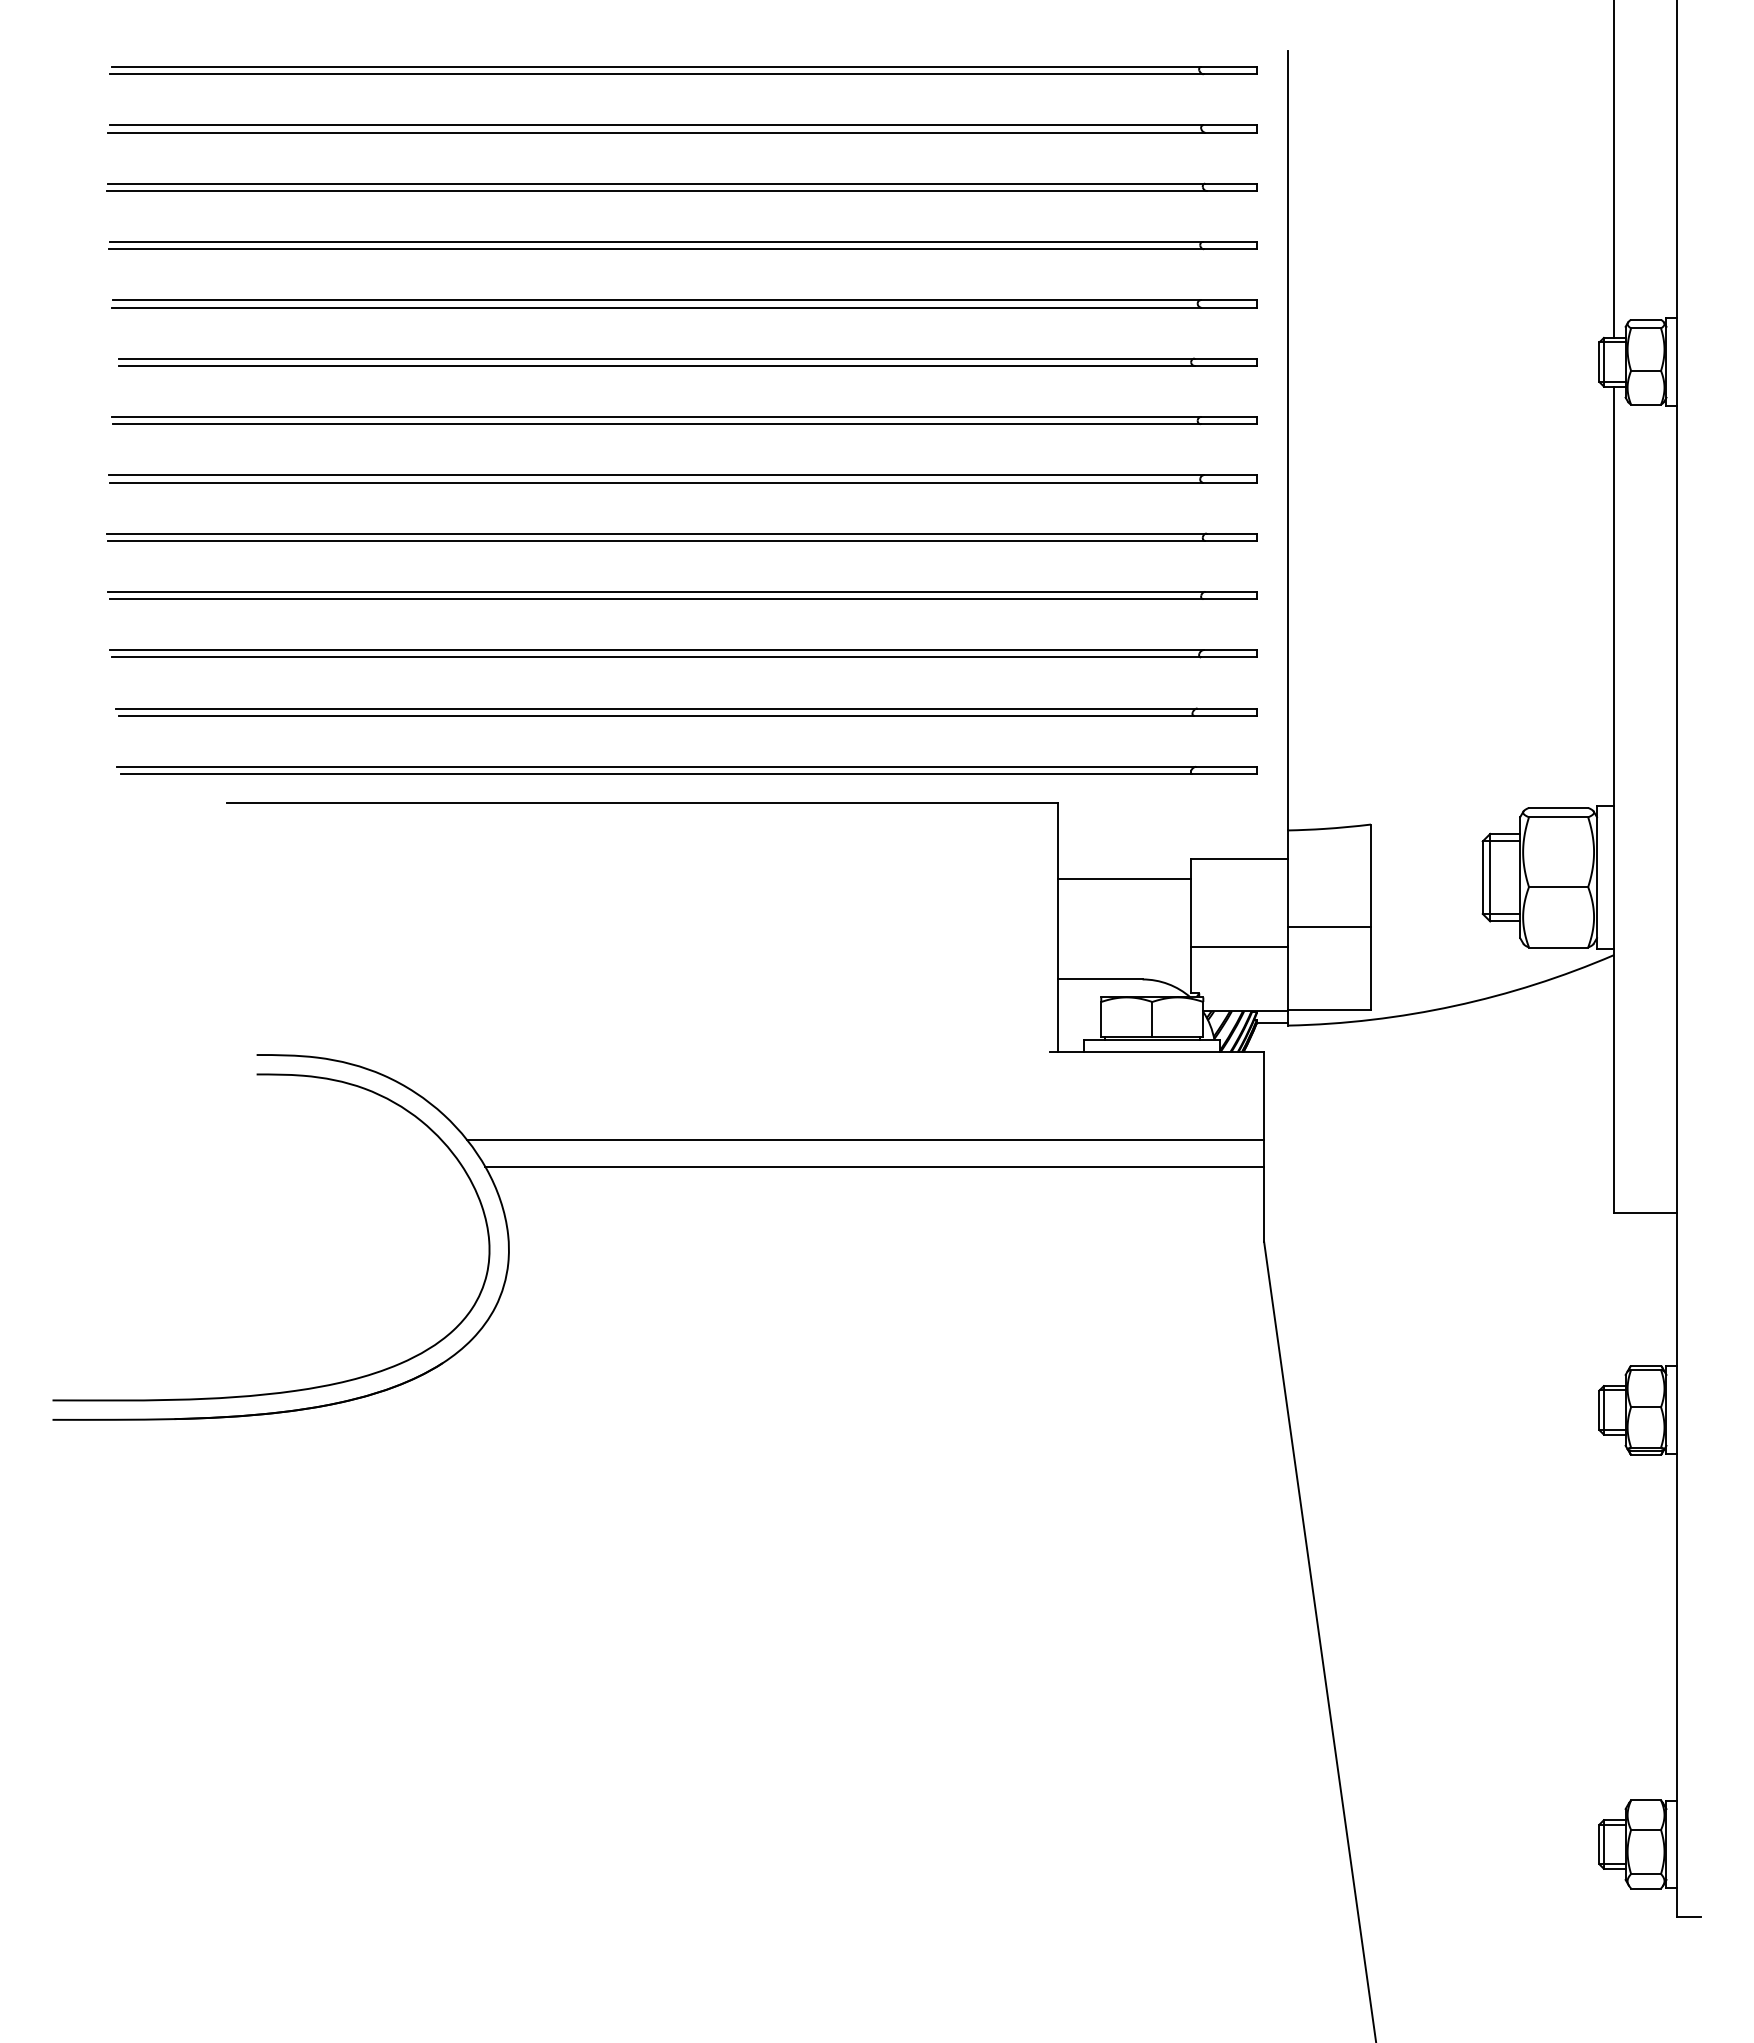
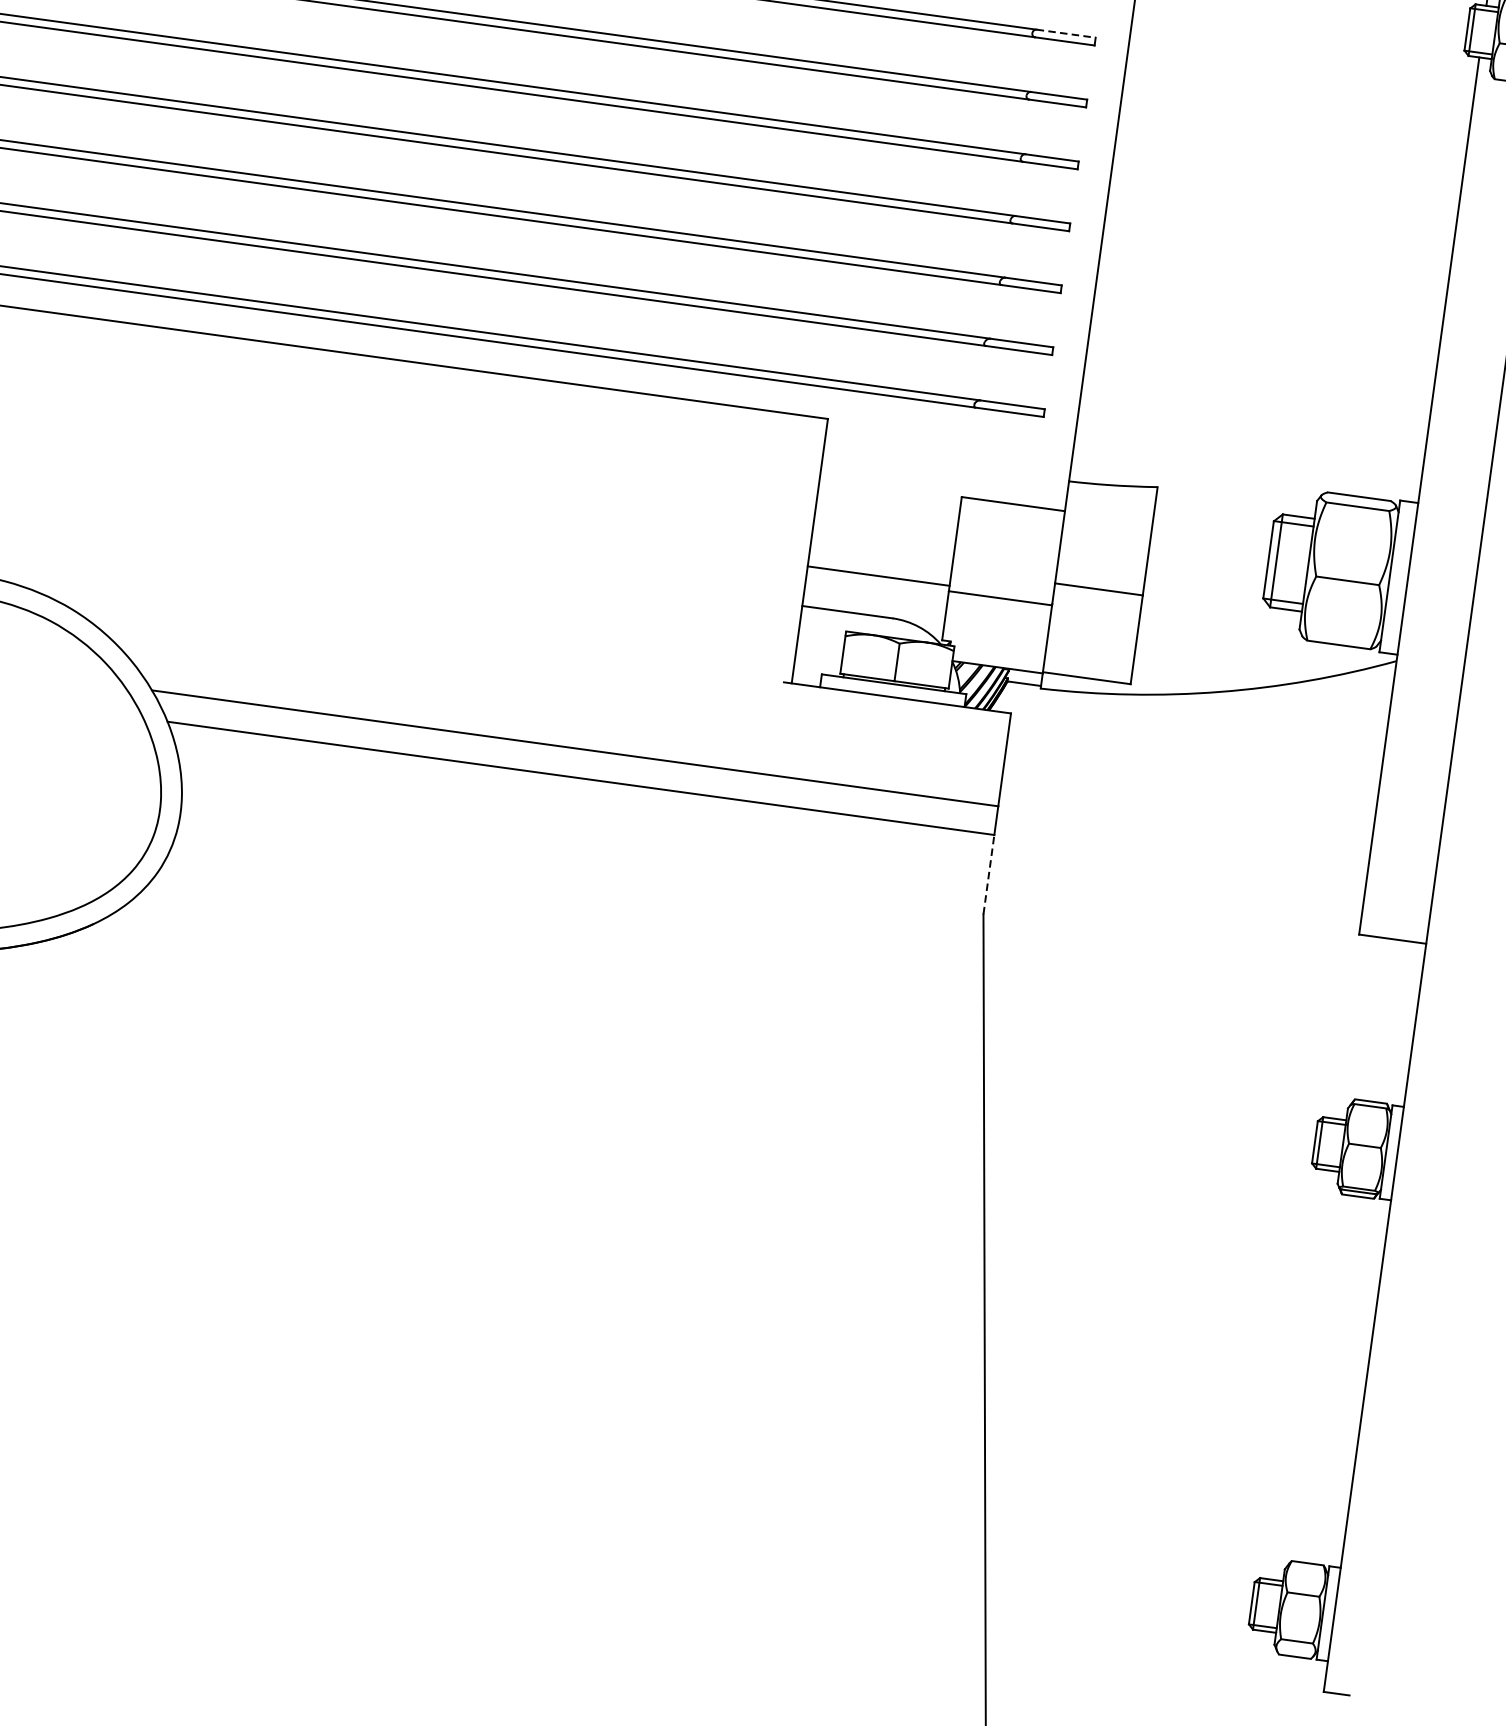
line: (1229, 416) -> (1066, 33), solid -> dashed
line: (1124, 879) -> (878, 576), moved
line: (1264, 1203) -> (989, 873), solid -> dashed

